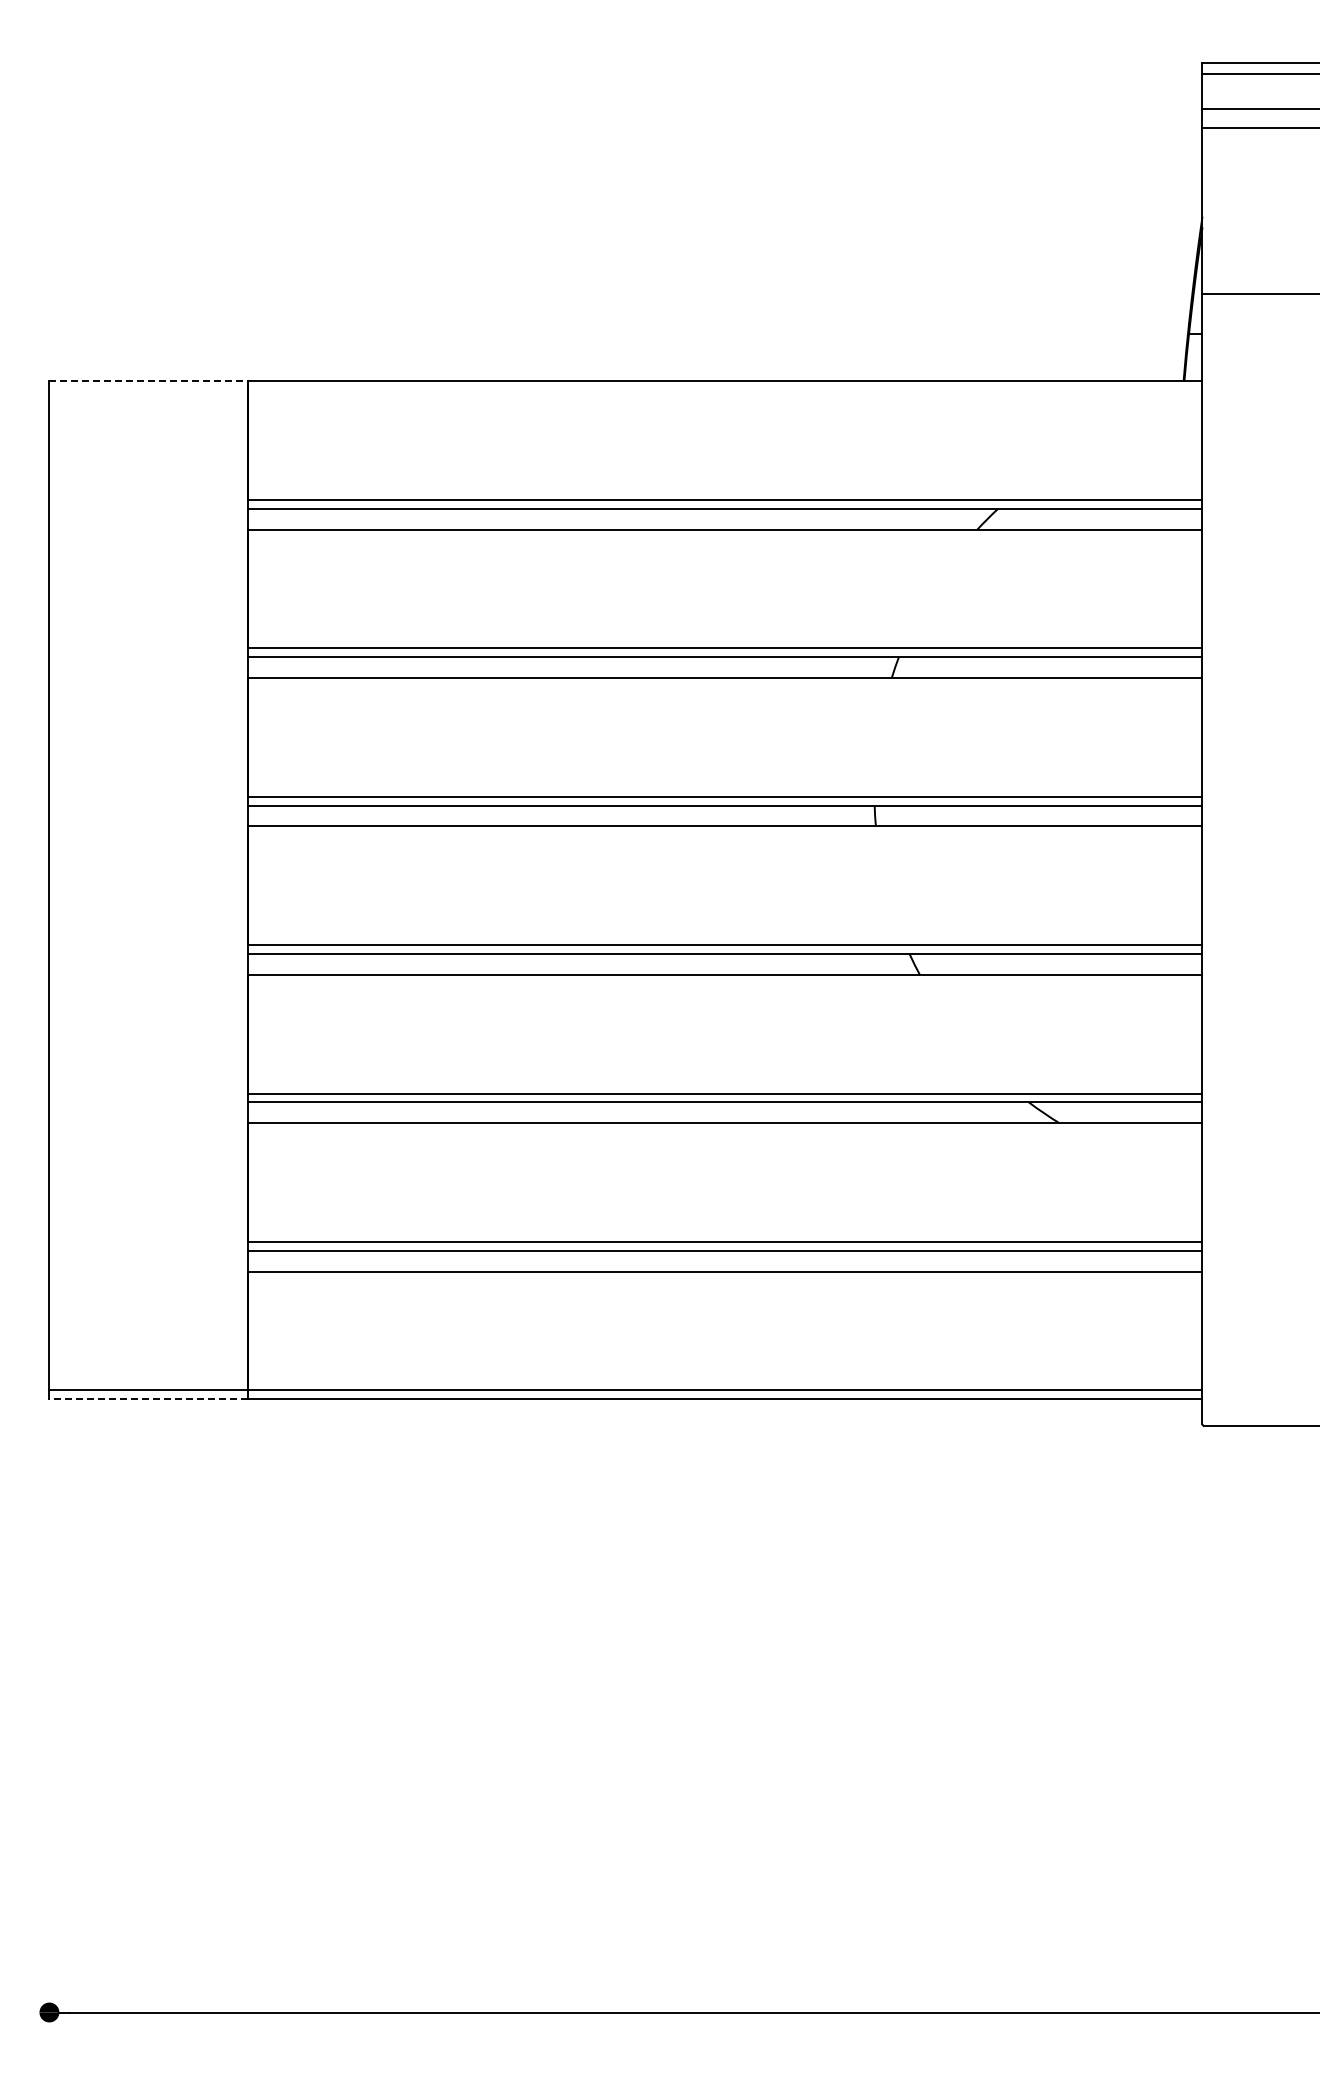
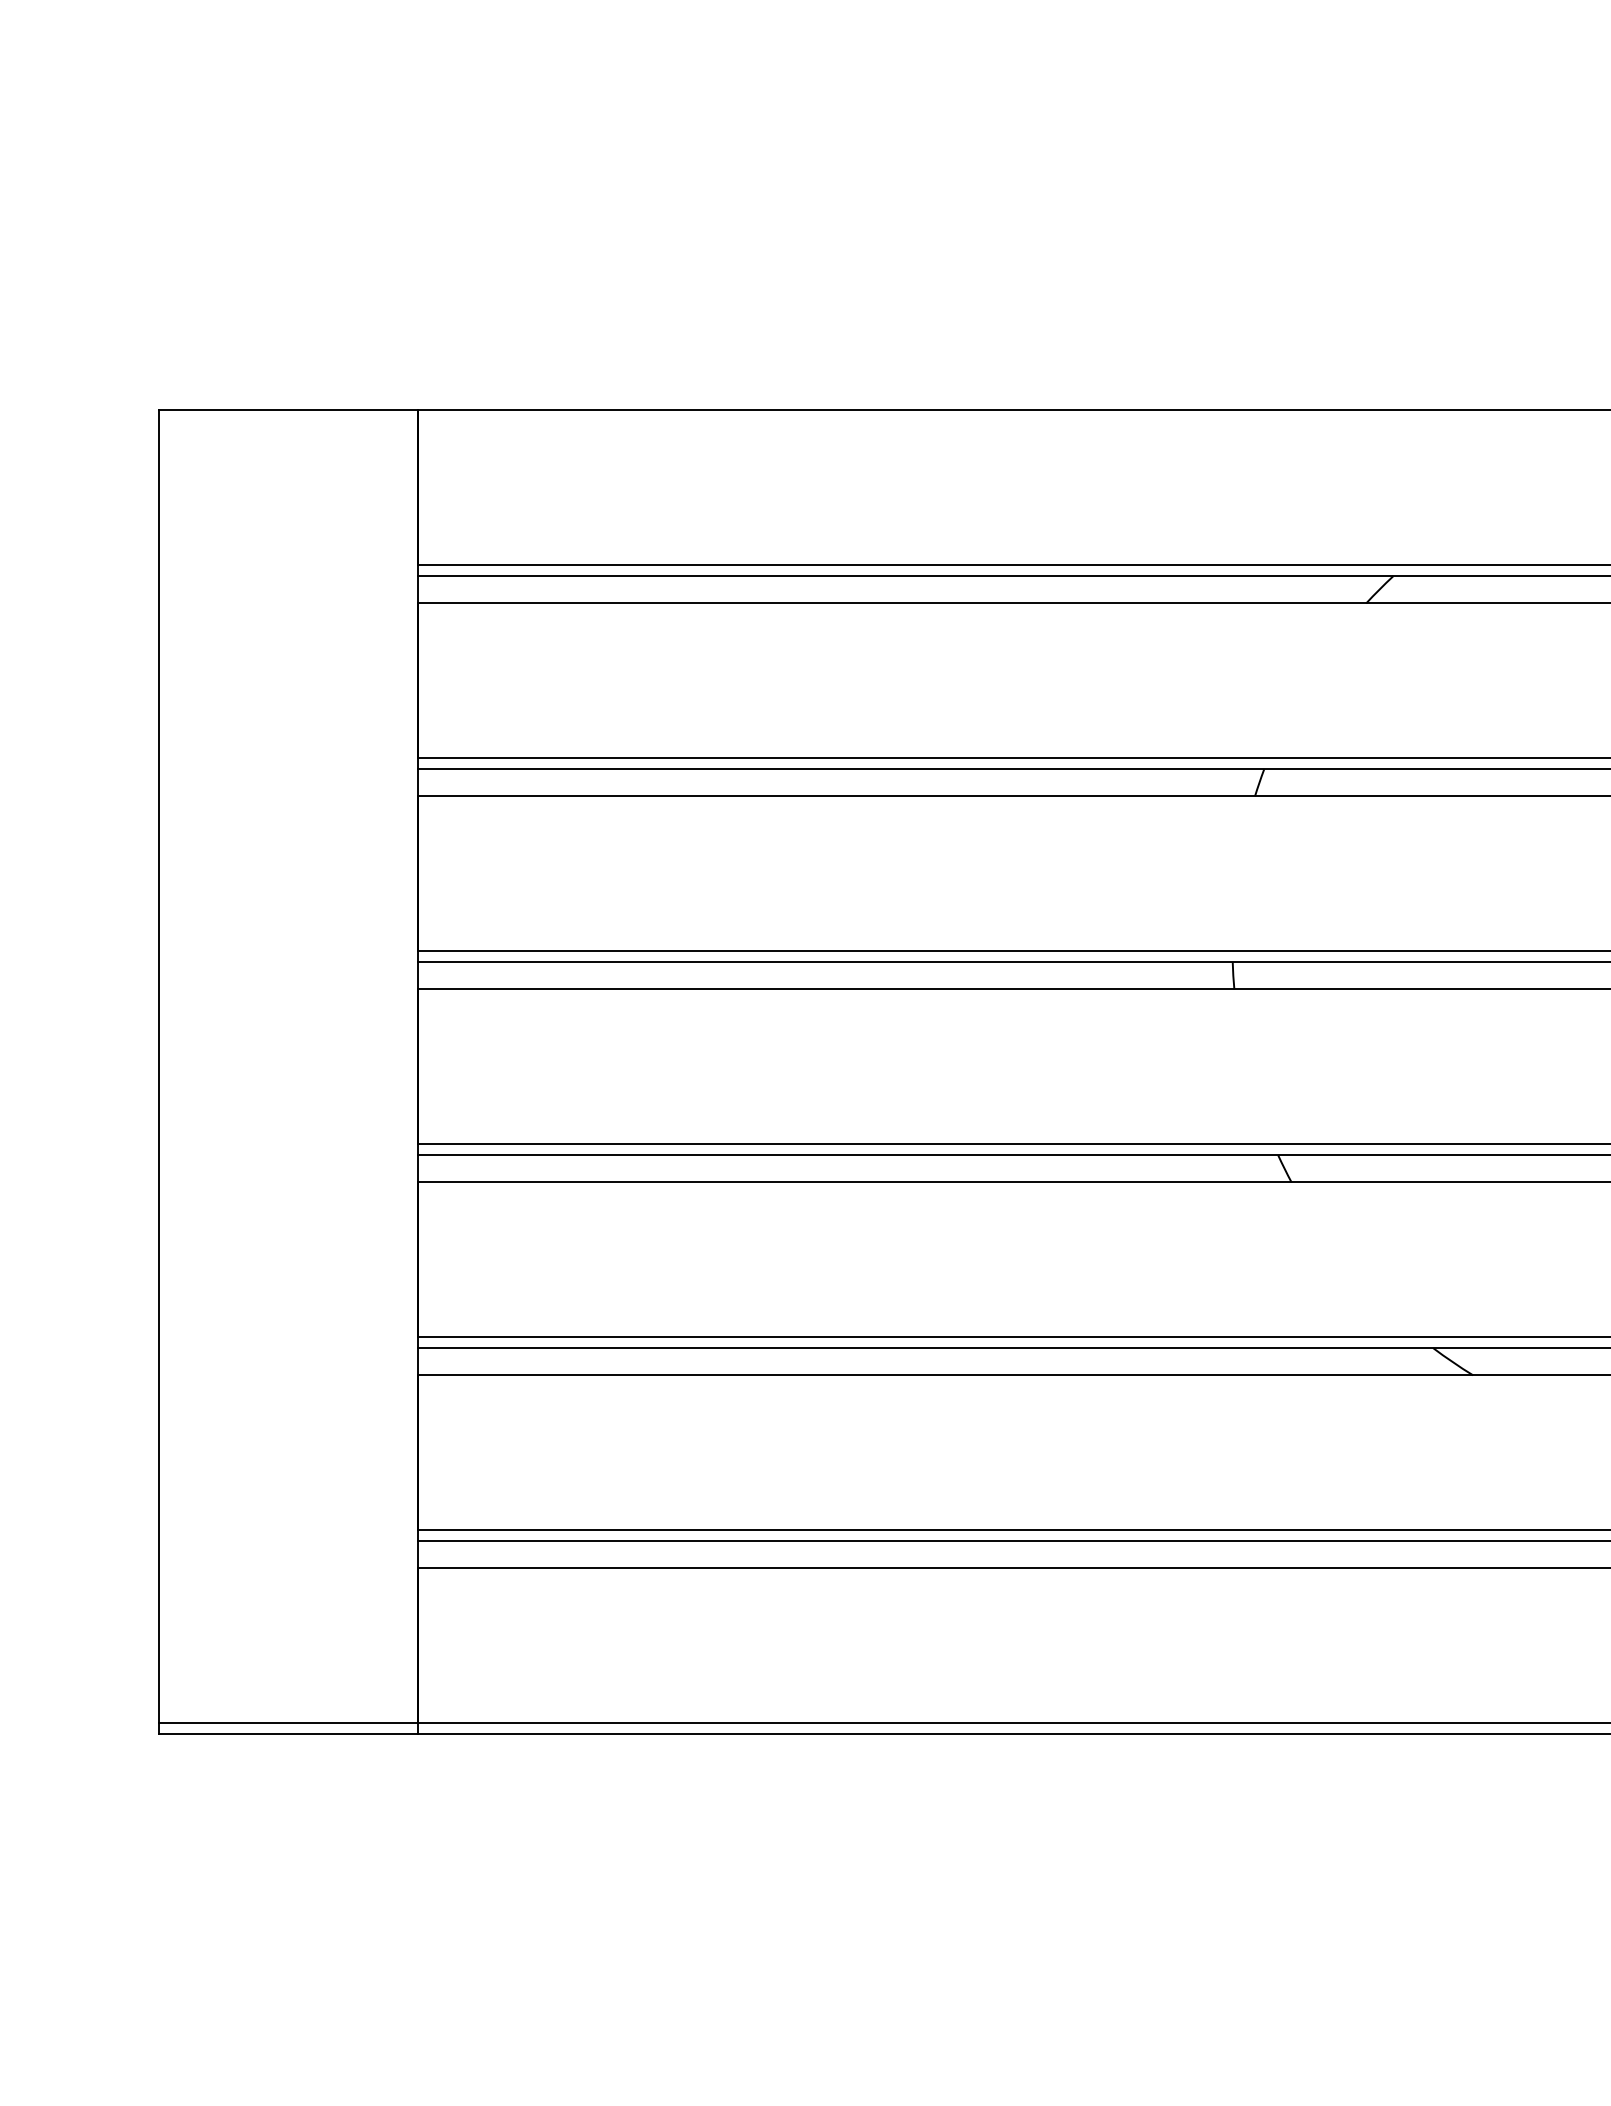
line: (149, 381) -> (289, 410), dashed -> solid
line: (148, 1399) -> (288, 1734), dashed -> solid

